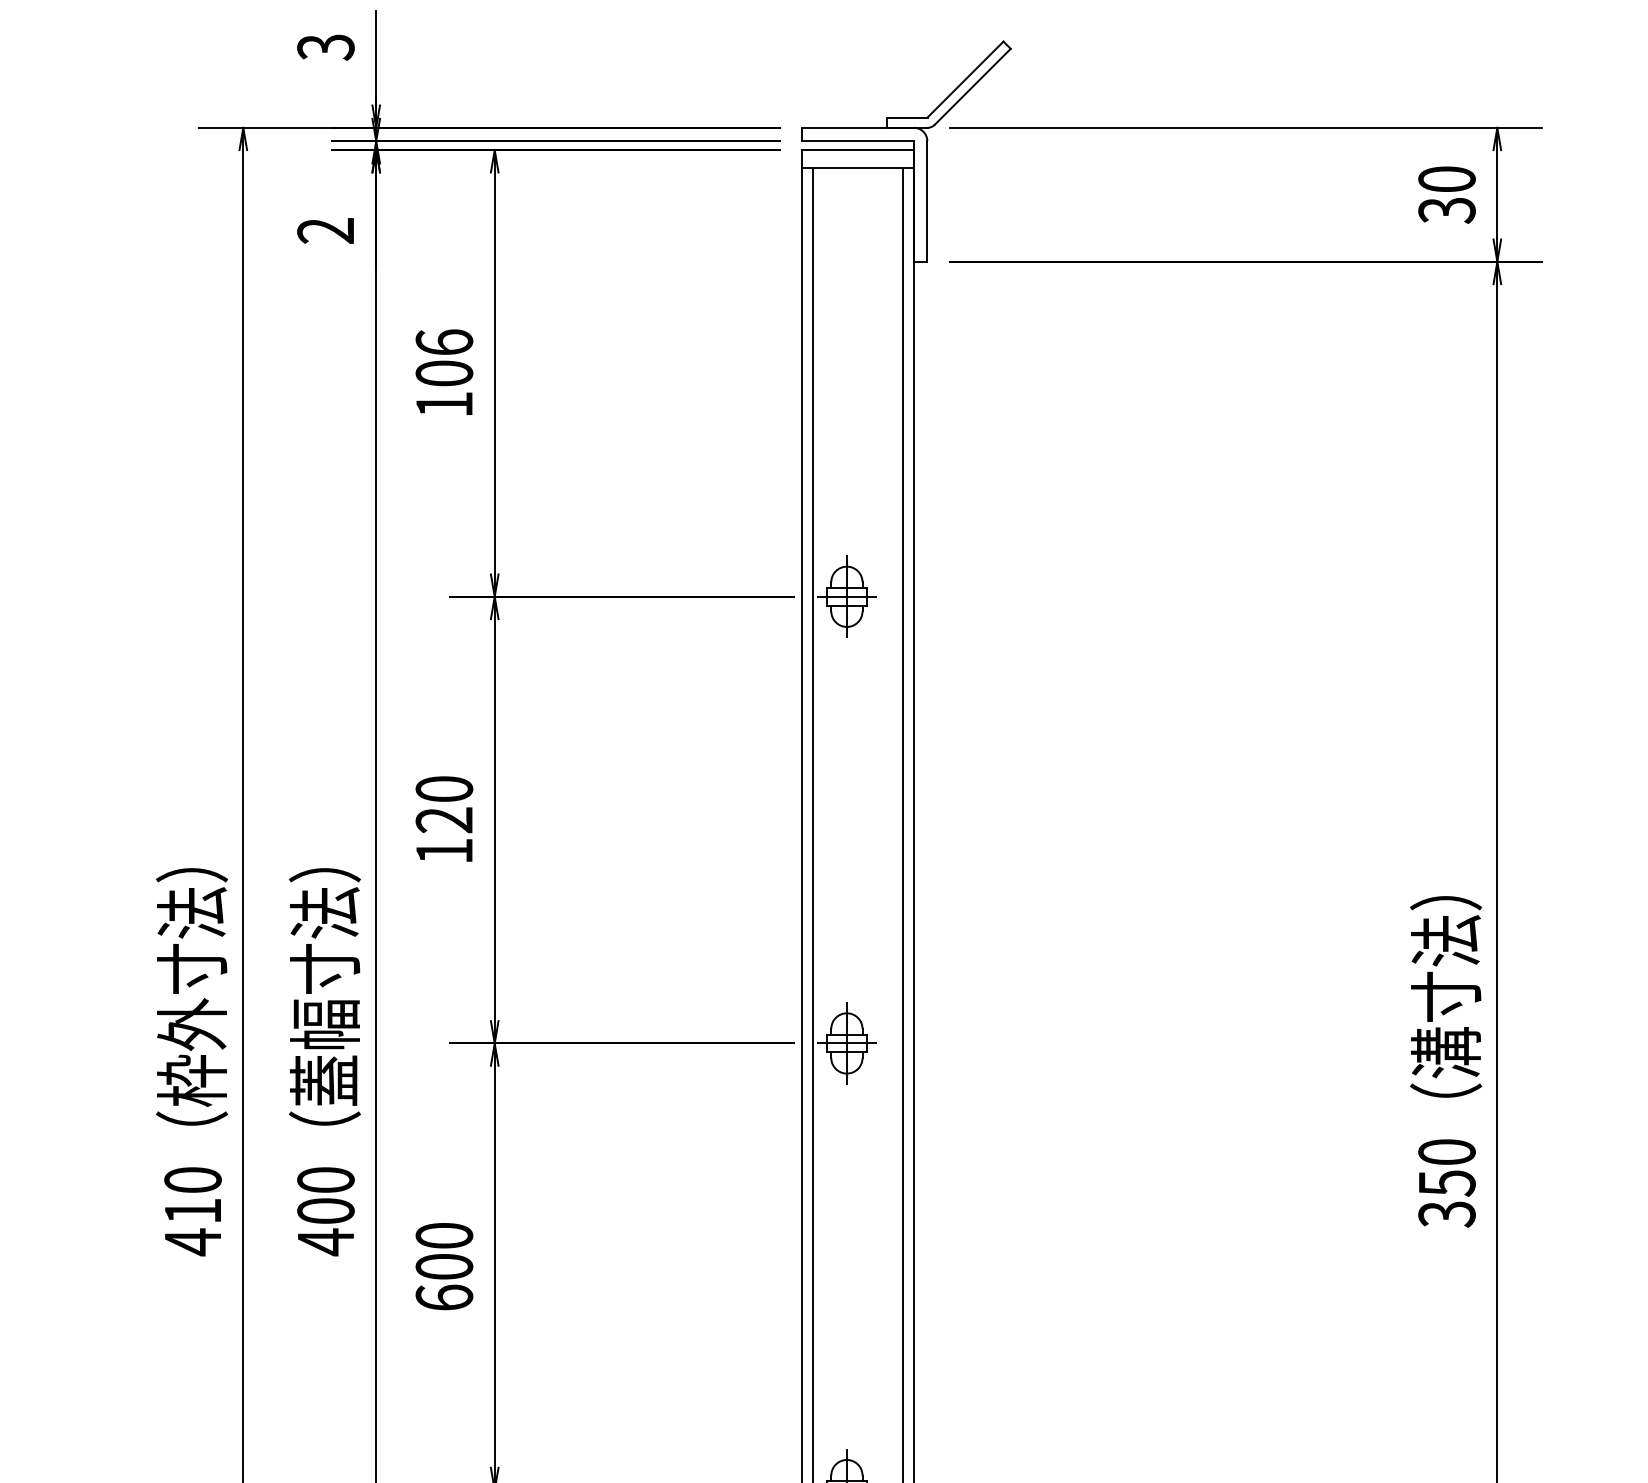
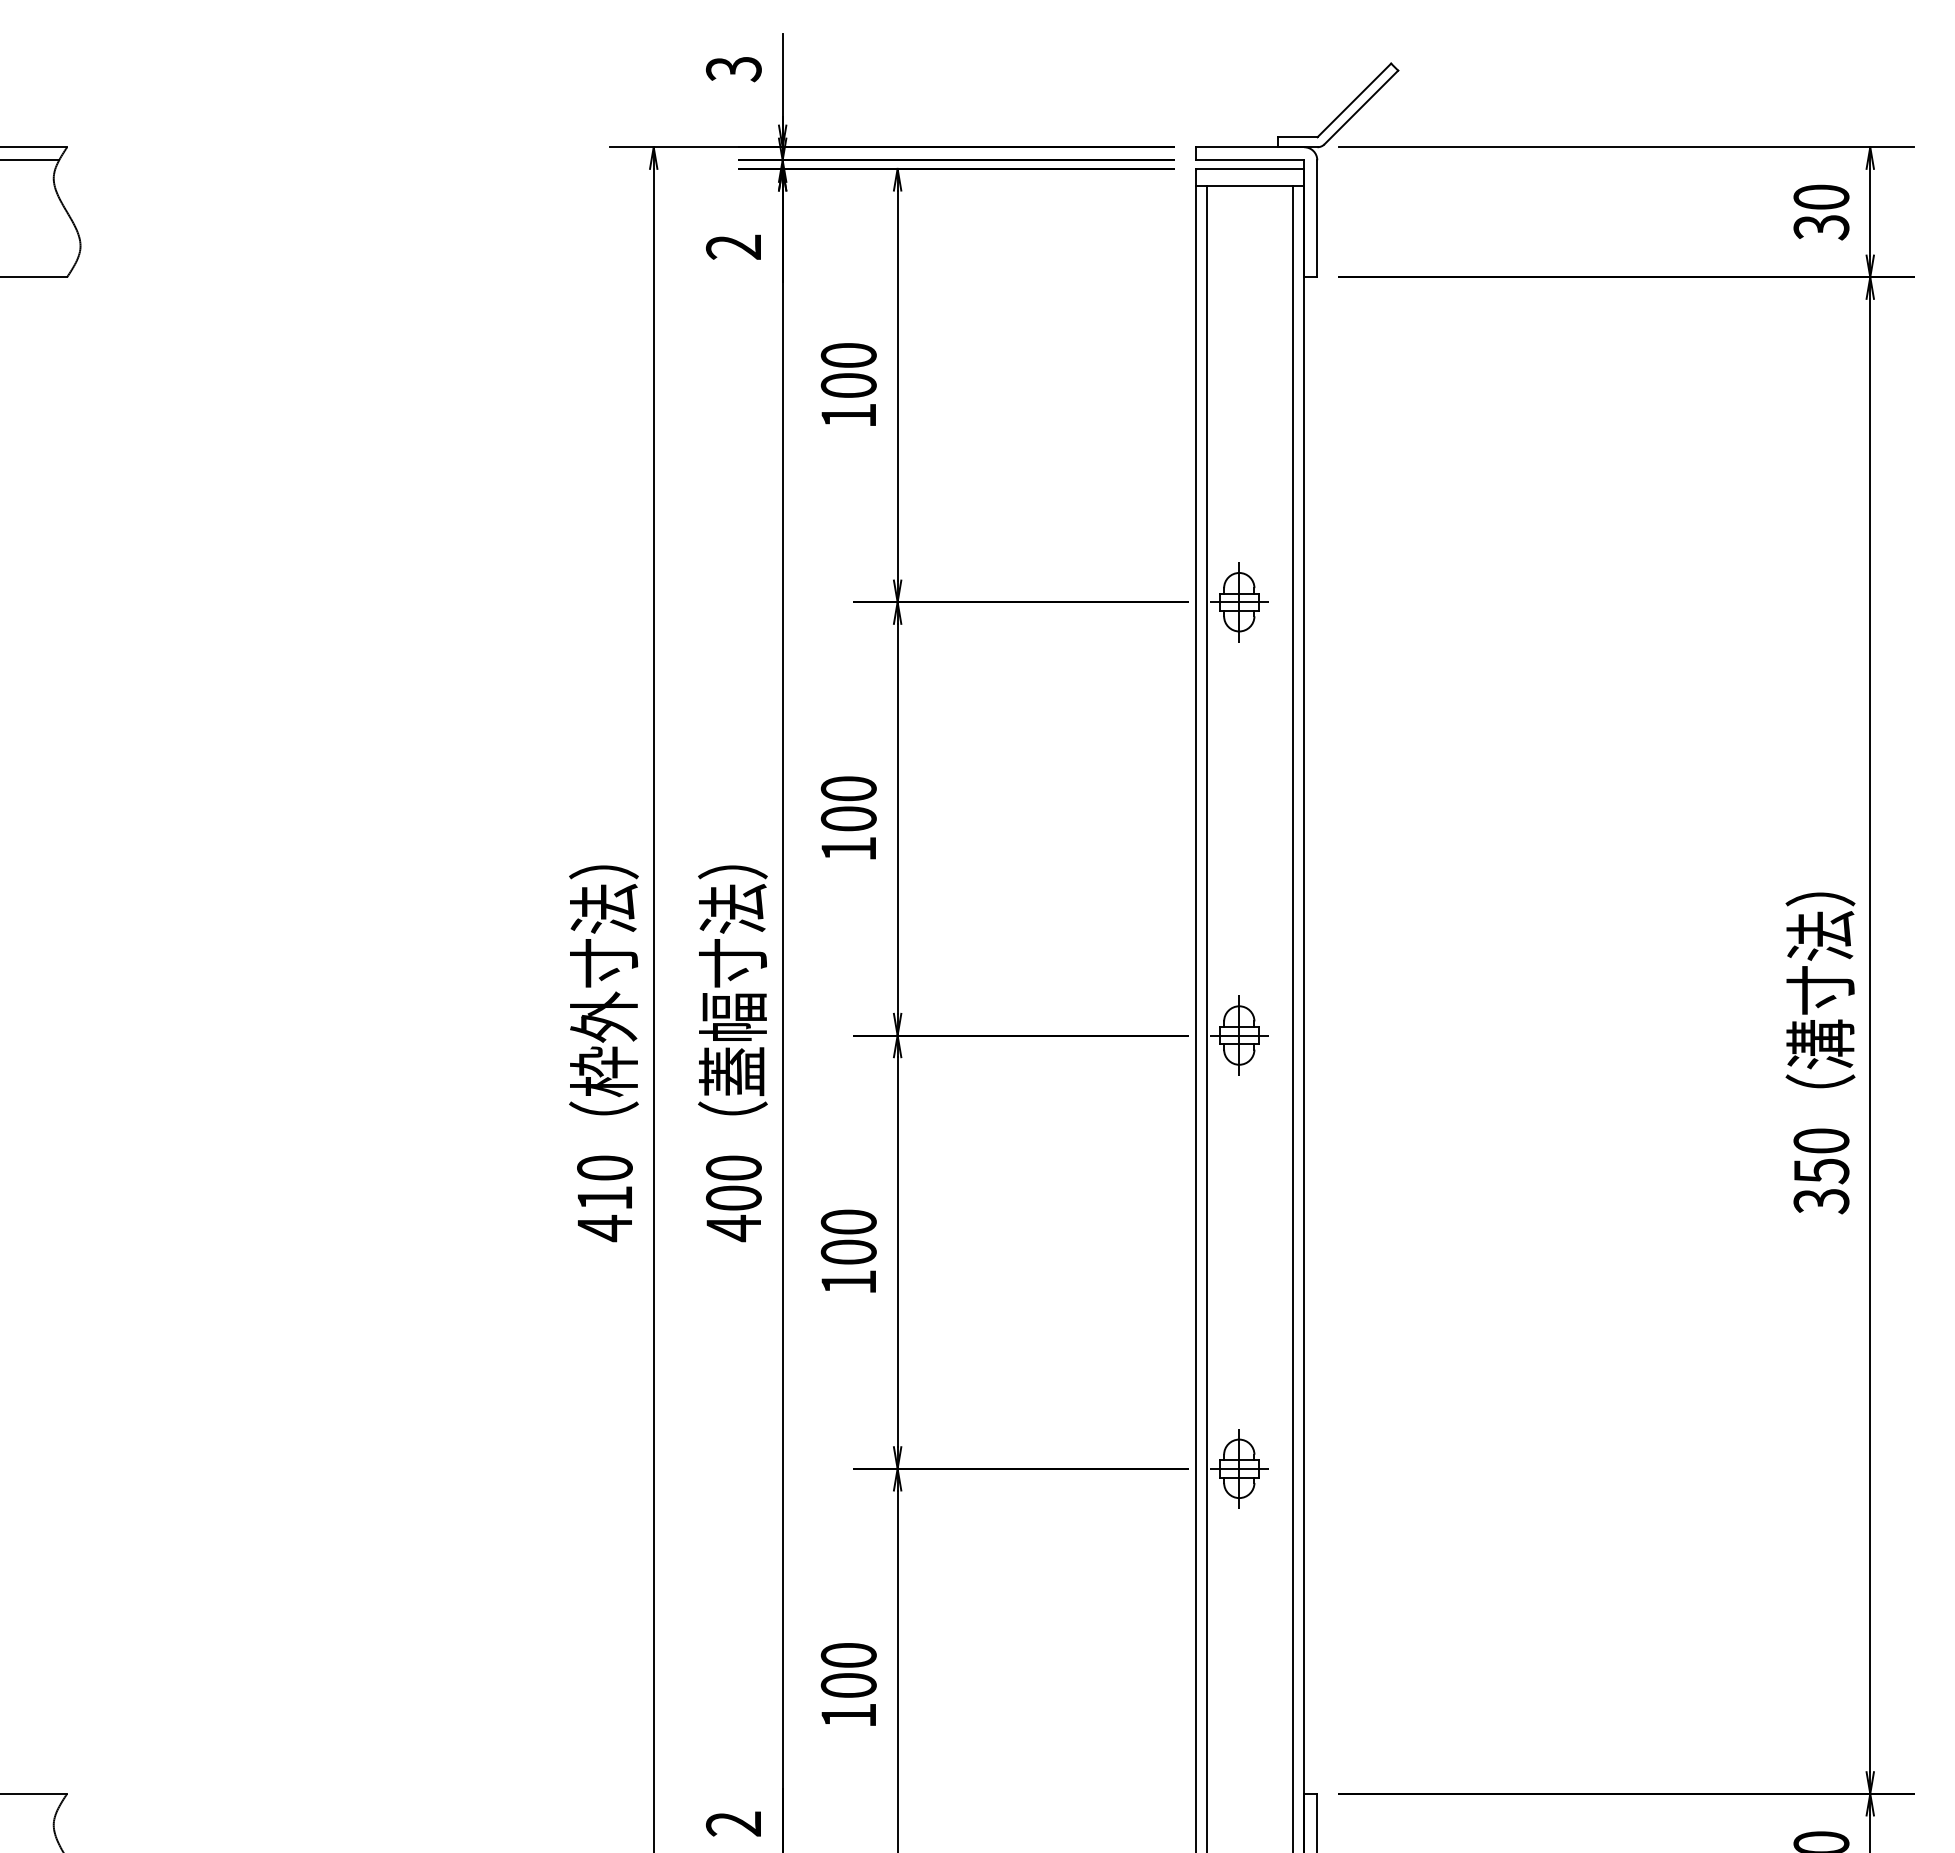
text: (444, 341) -> (848, 354), 106 -> 100
text: (444, 819) -> (848, 818), 120 -> 100
text: (444, 1296) -> (848, 1281), 600 -> 100

